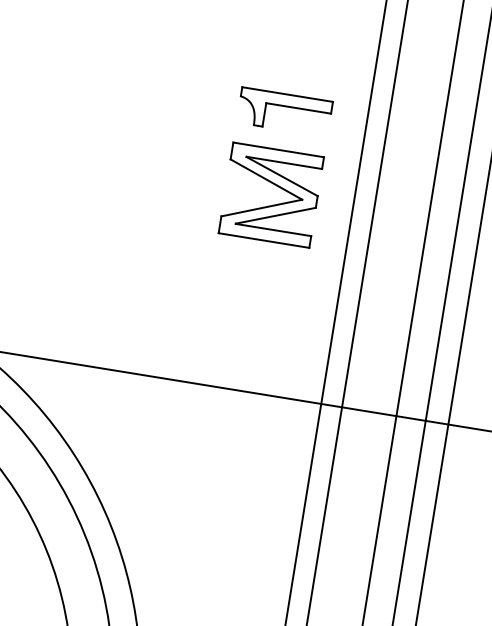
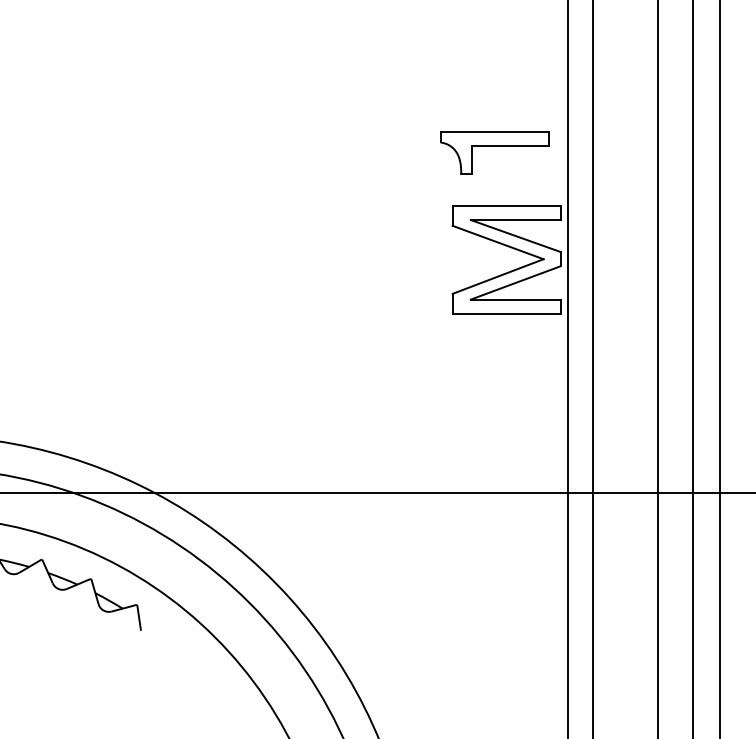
part: (284, 111) -> (494, 152), moved
part: (273, 204) -> (510, 270), moved

